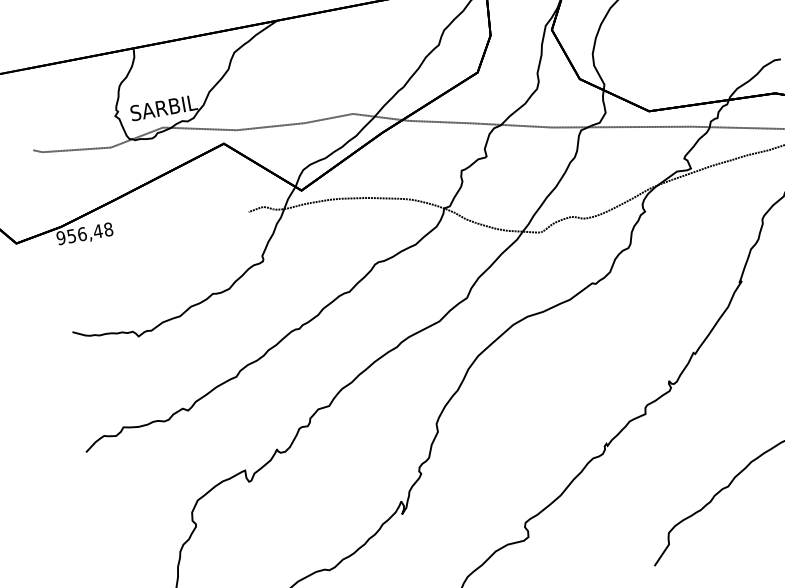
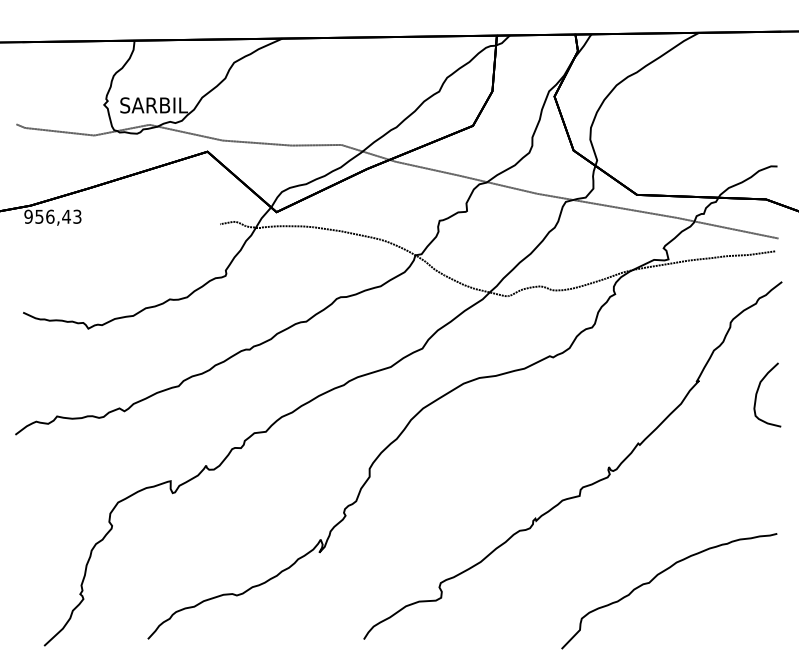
text: (108, 229) -> (77, 216), 956,48 -> 956,43

